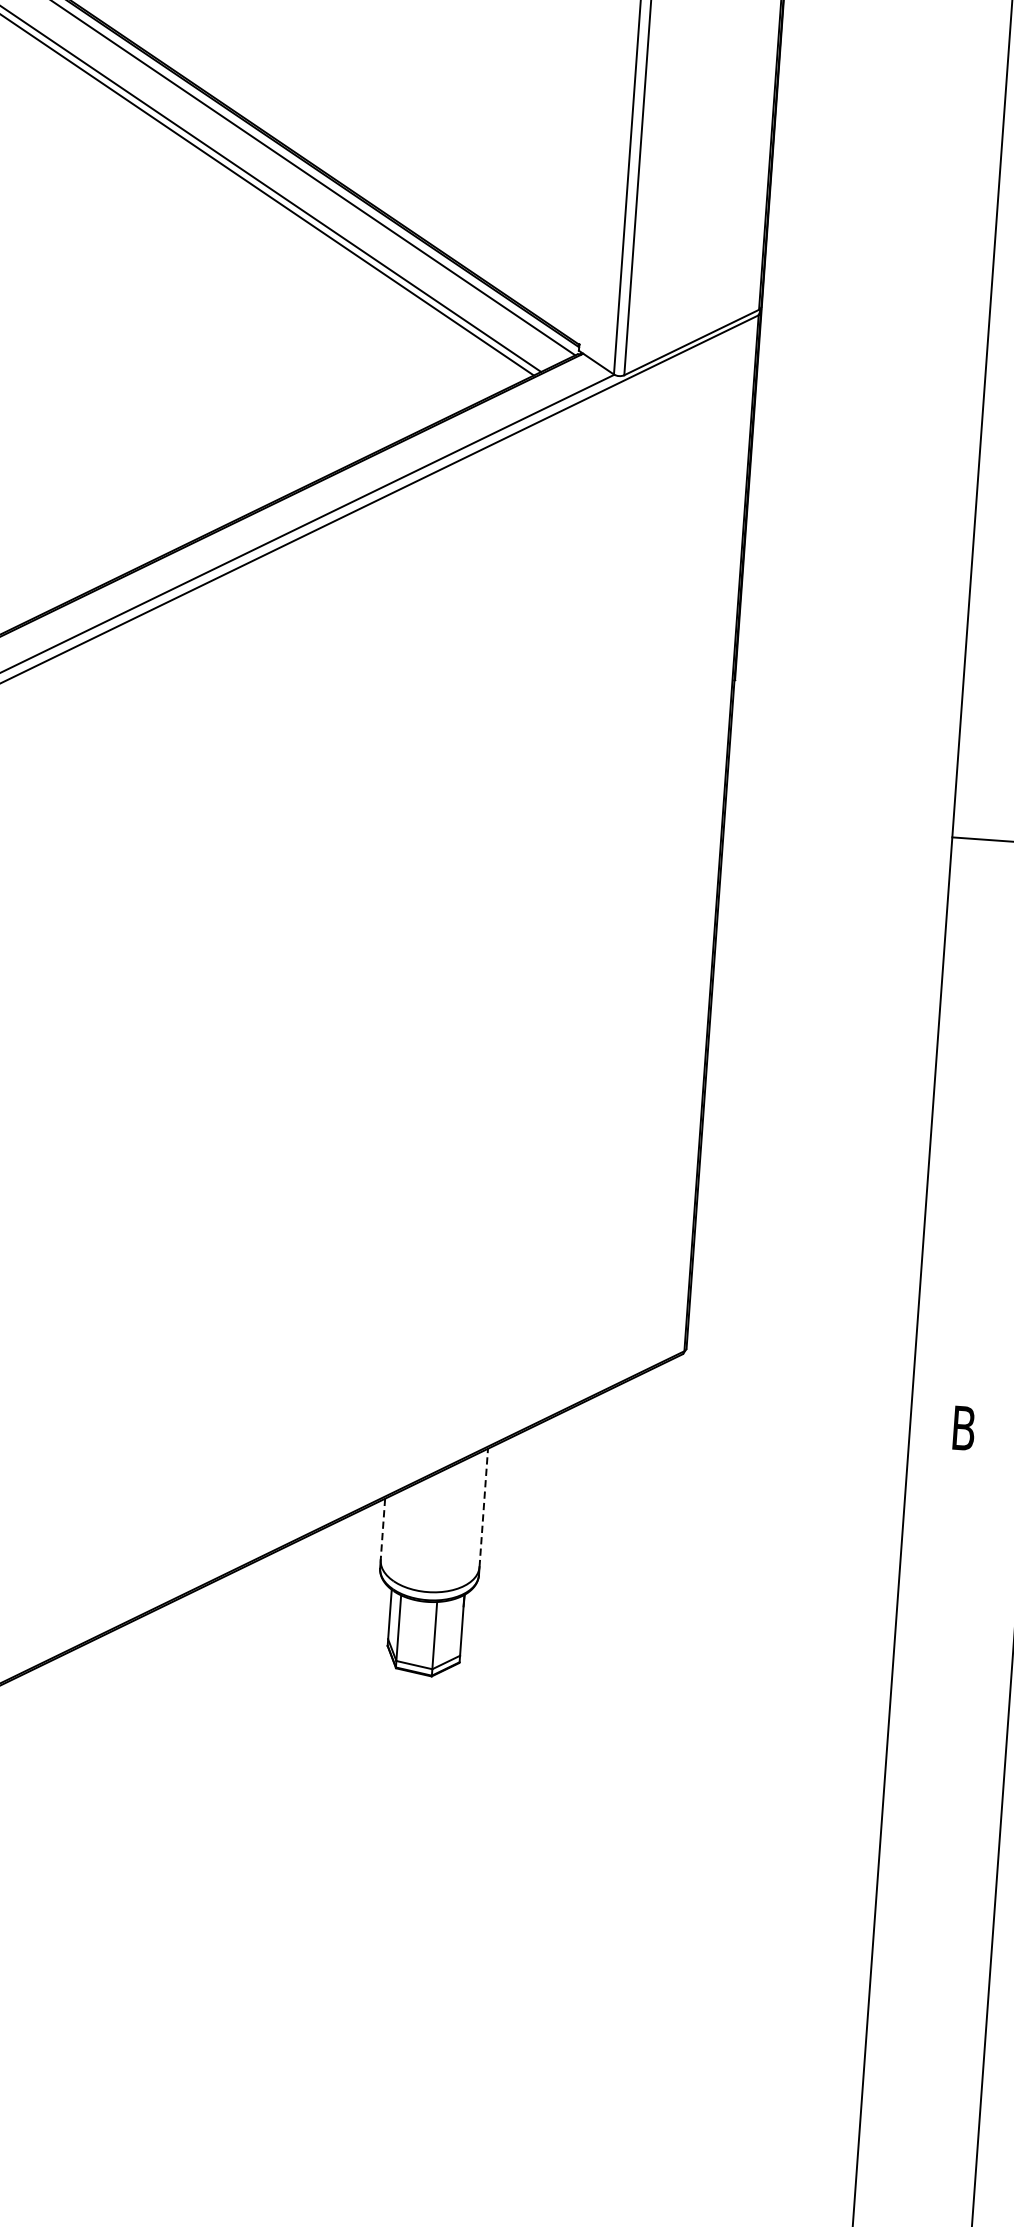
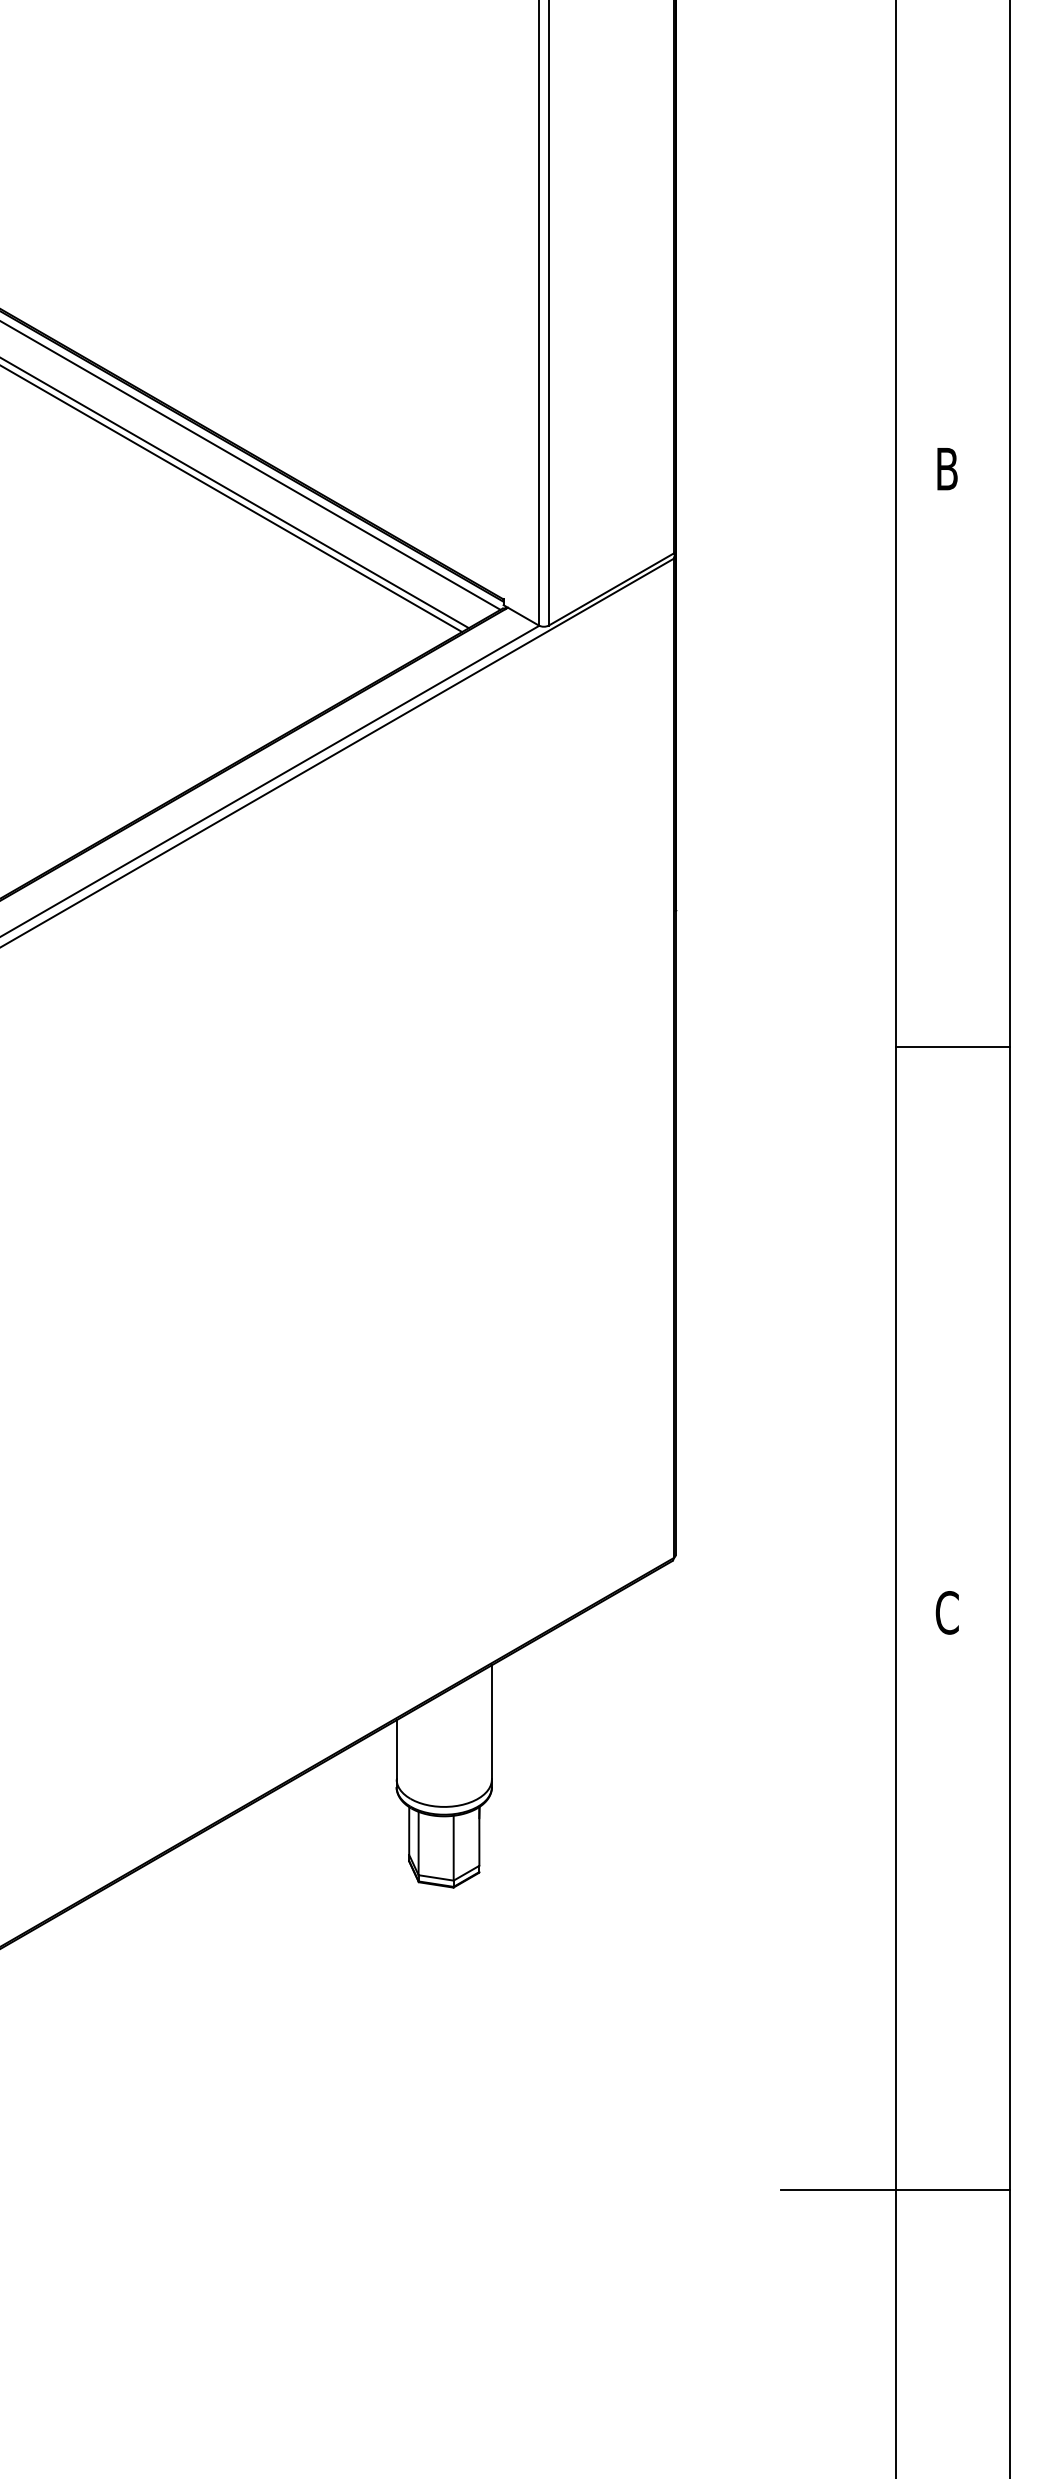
text: (963, 1427) -> (946, 1612), B -> C
line: (483, 1507) -> (491, 1721), dashed -> solid
line: (382, 1529) -> (396, 1749), dashed -> solid
line: (867, 2023) -> (895, 2190), added

